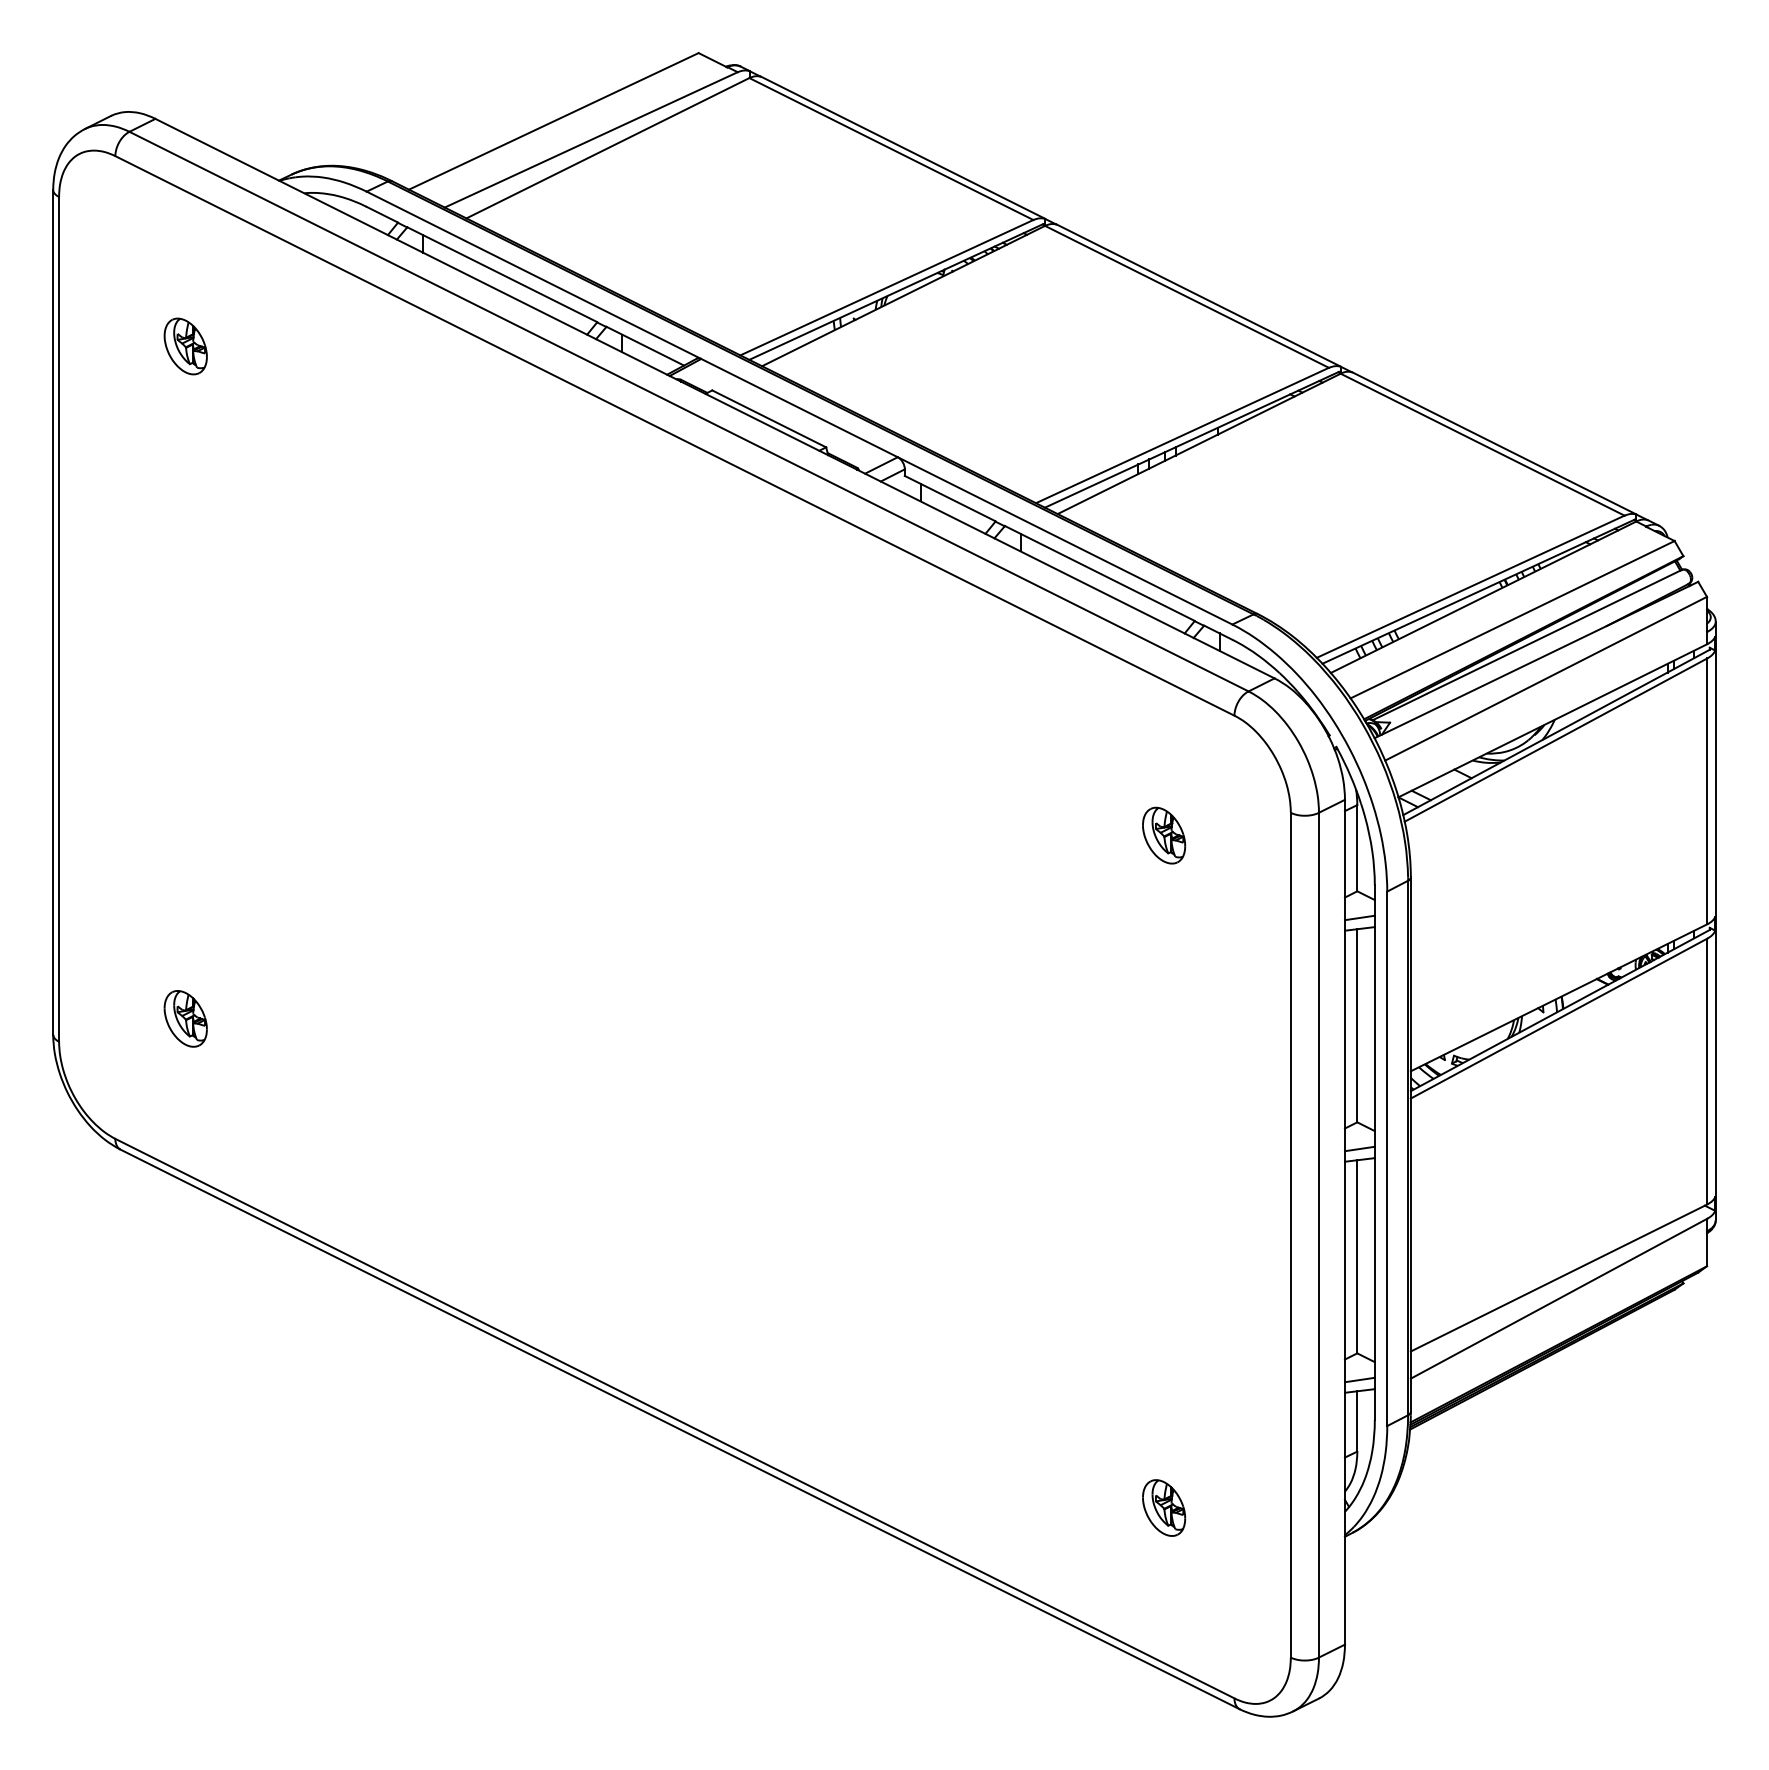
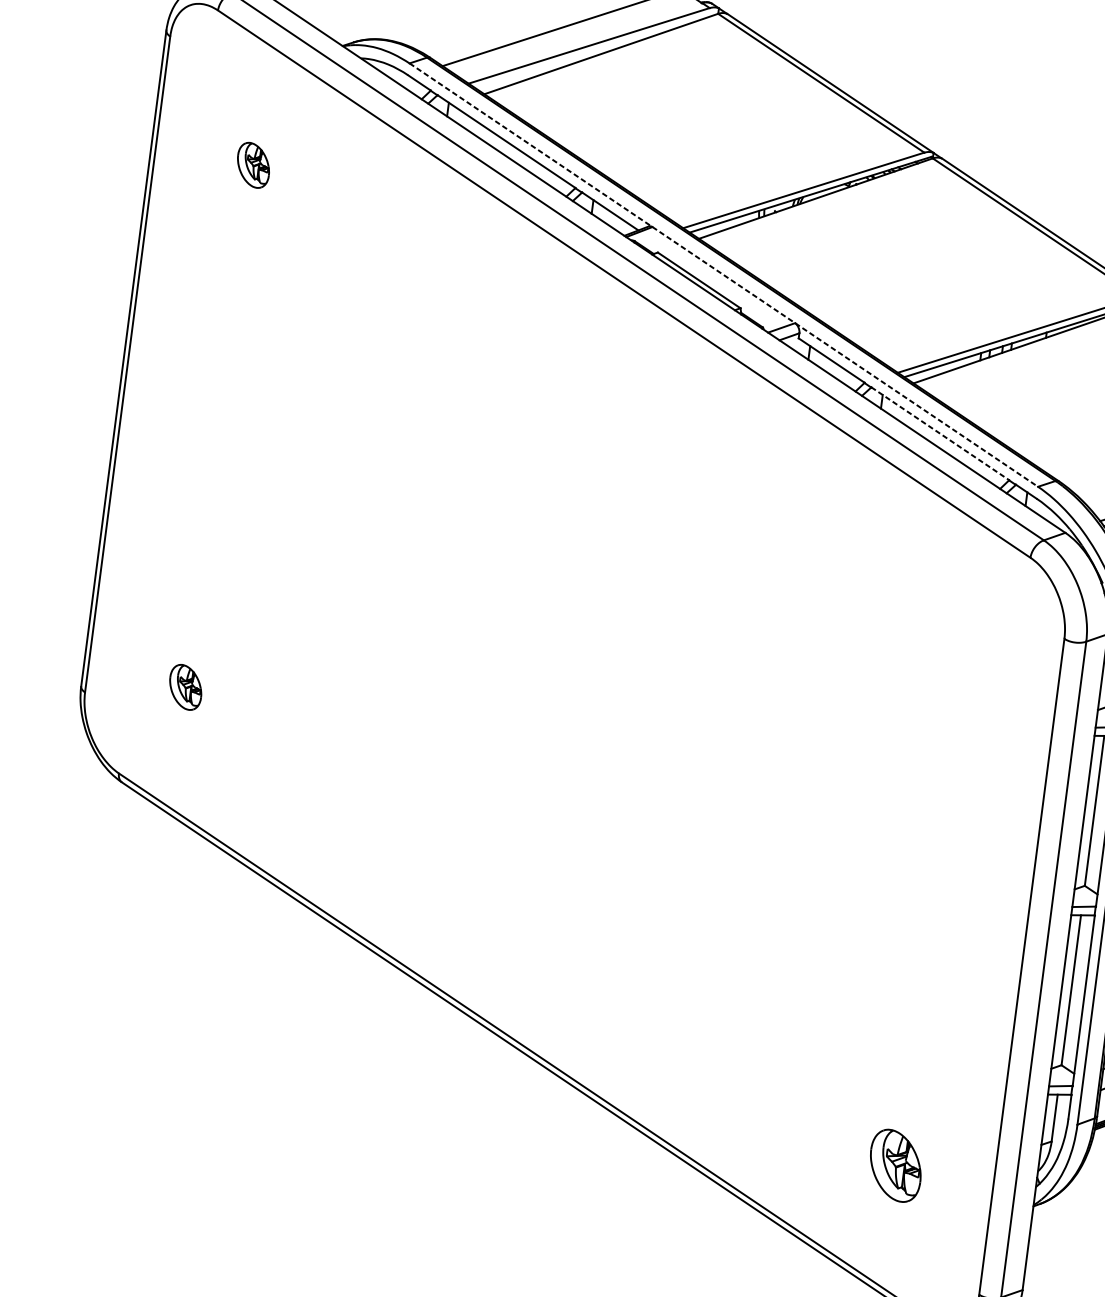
line: (799, 408) -> (723, 275), solid -> dashed
line: (1100, 573) -> (940, 433), solid -> dashed
part: (1164, 835) -> (964, 643), removed
part: (1164, 1507) -> (896, 1165), size x1.6

